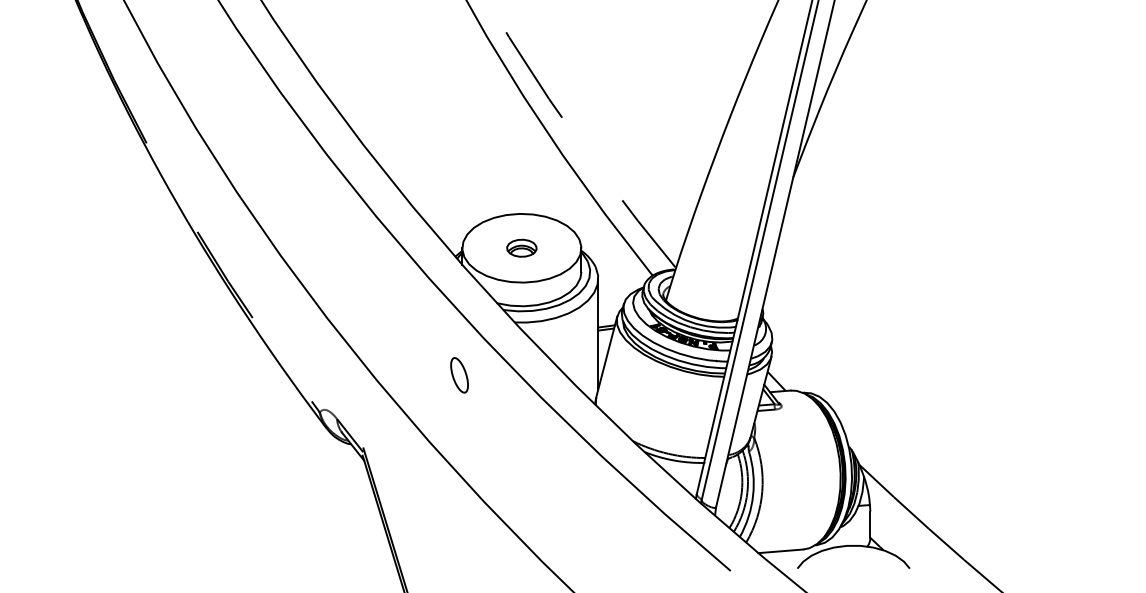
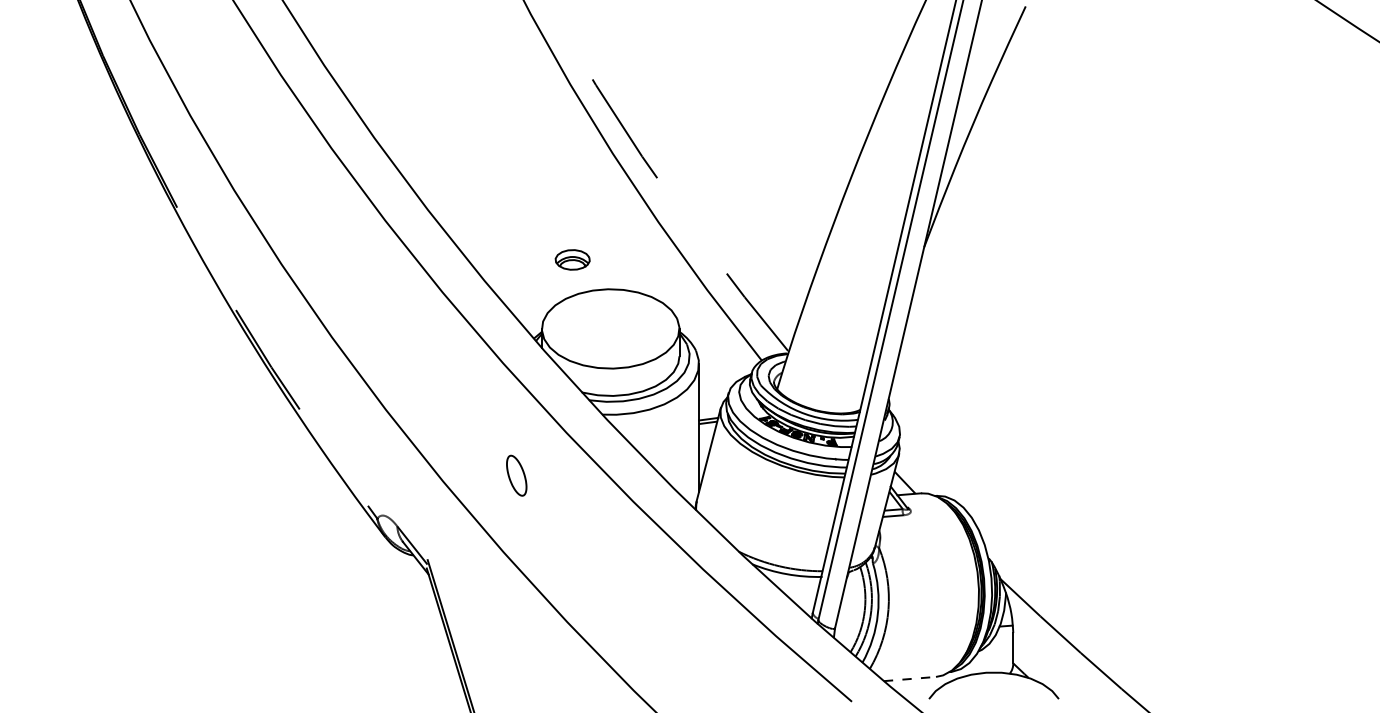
part: (521, 247) -> (572, 259), moved
part: (459, 375) -> (516, 475), moved
line: (781, 551) -> (910, 679), solid -> dashed

